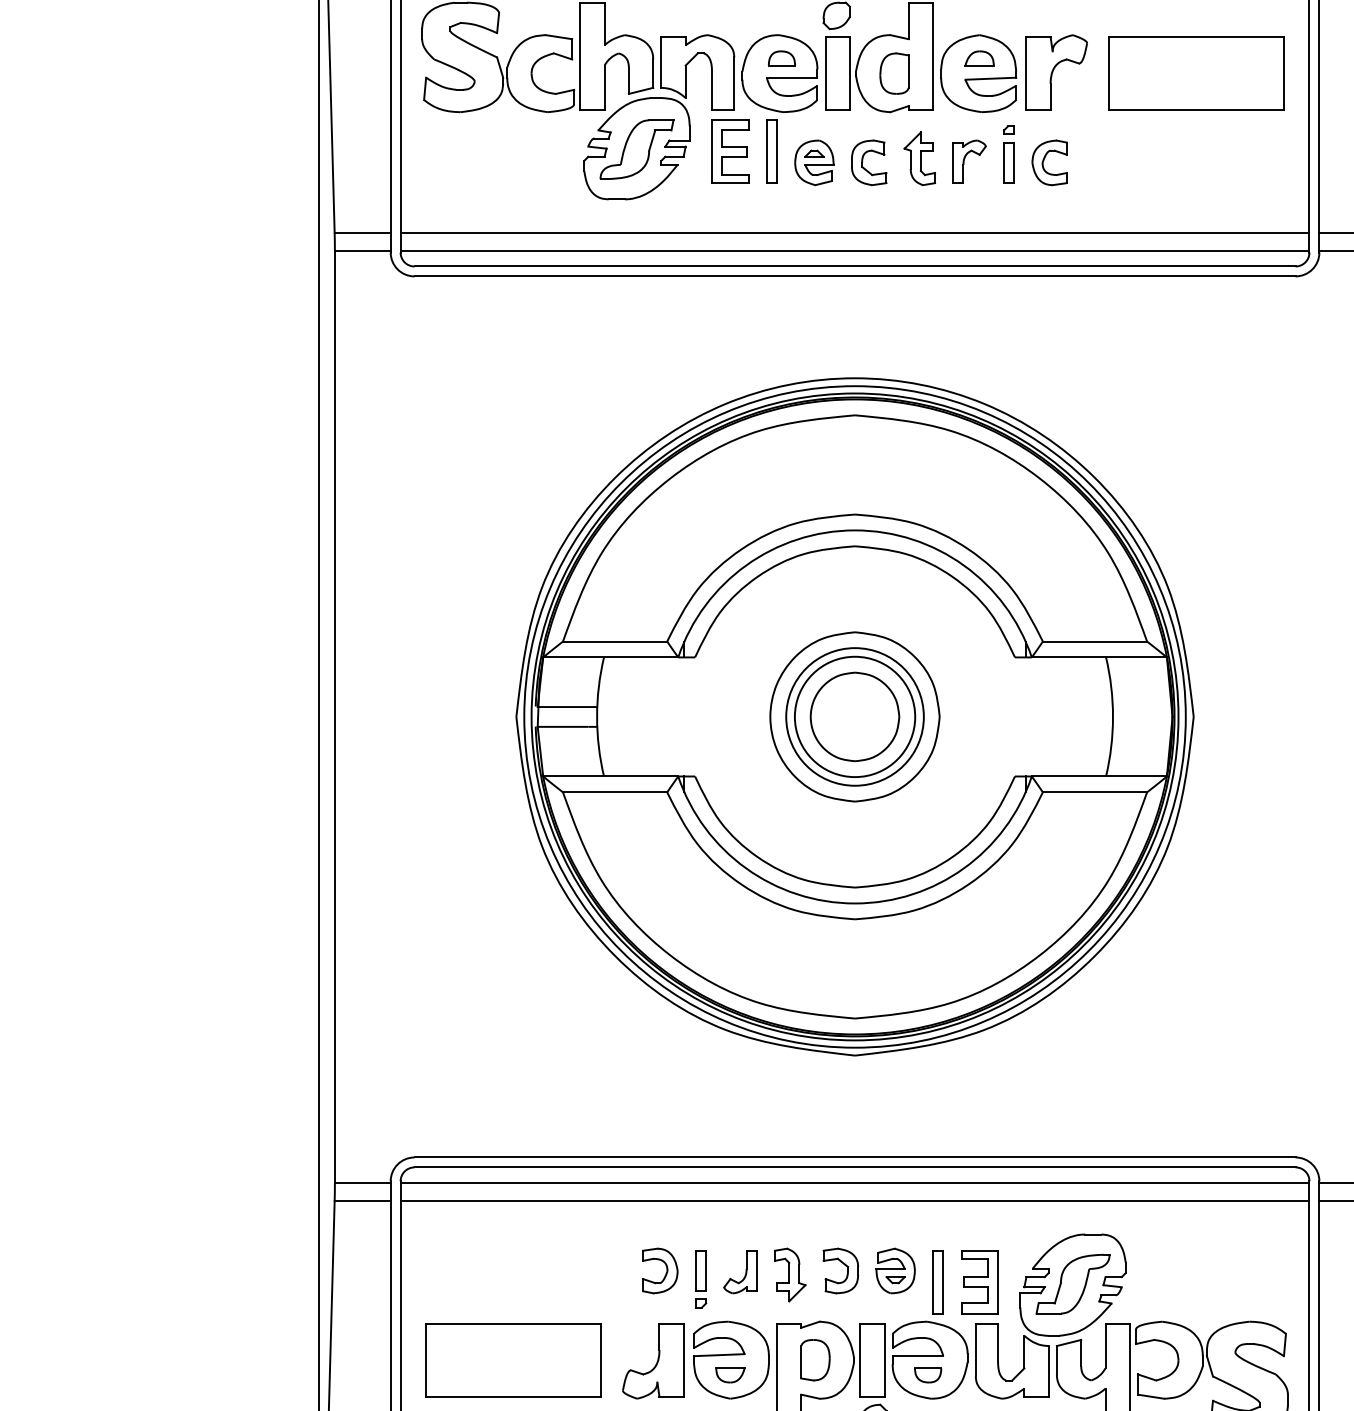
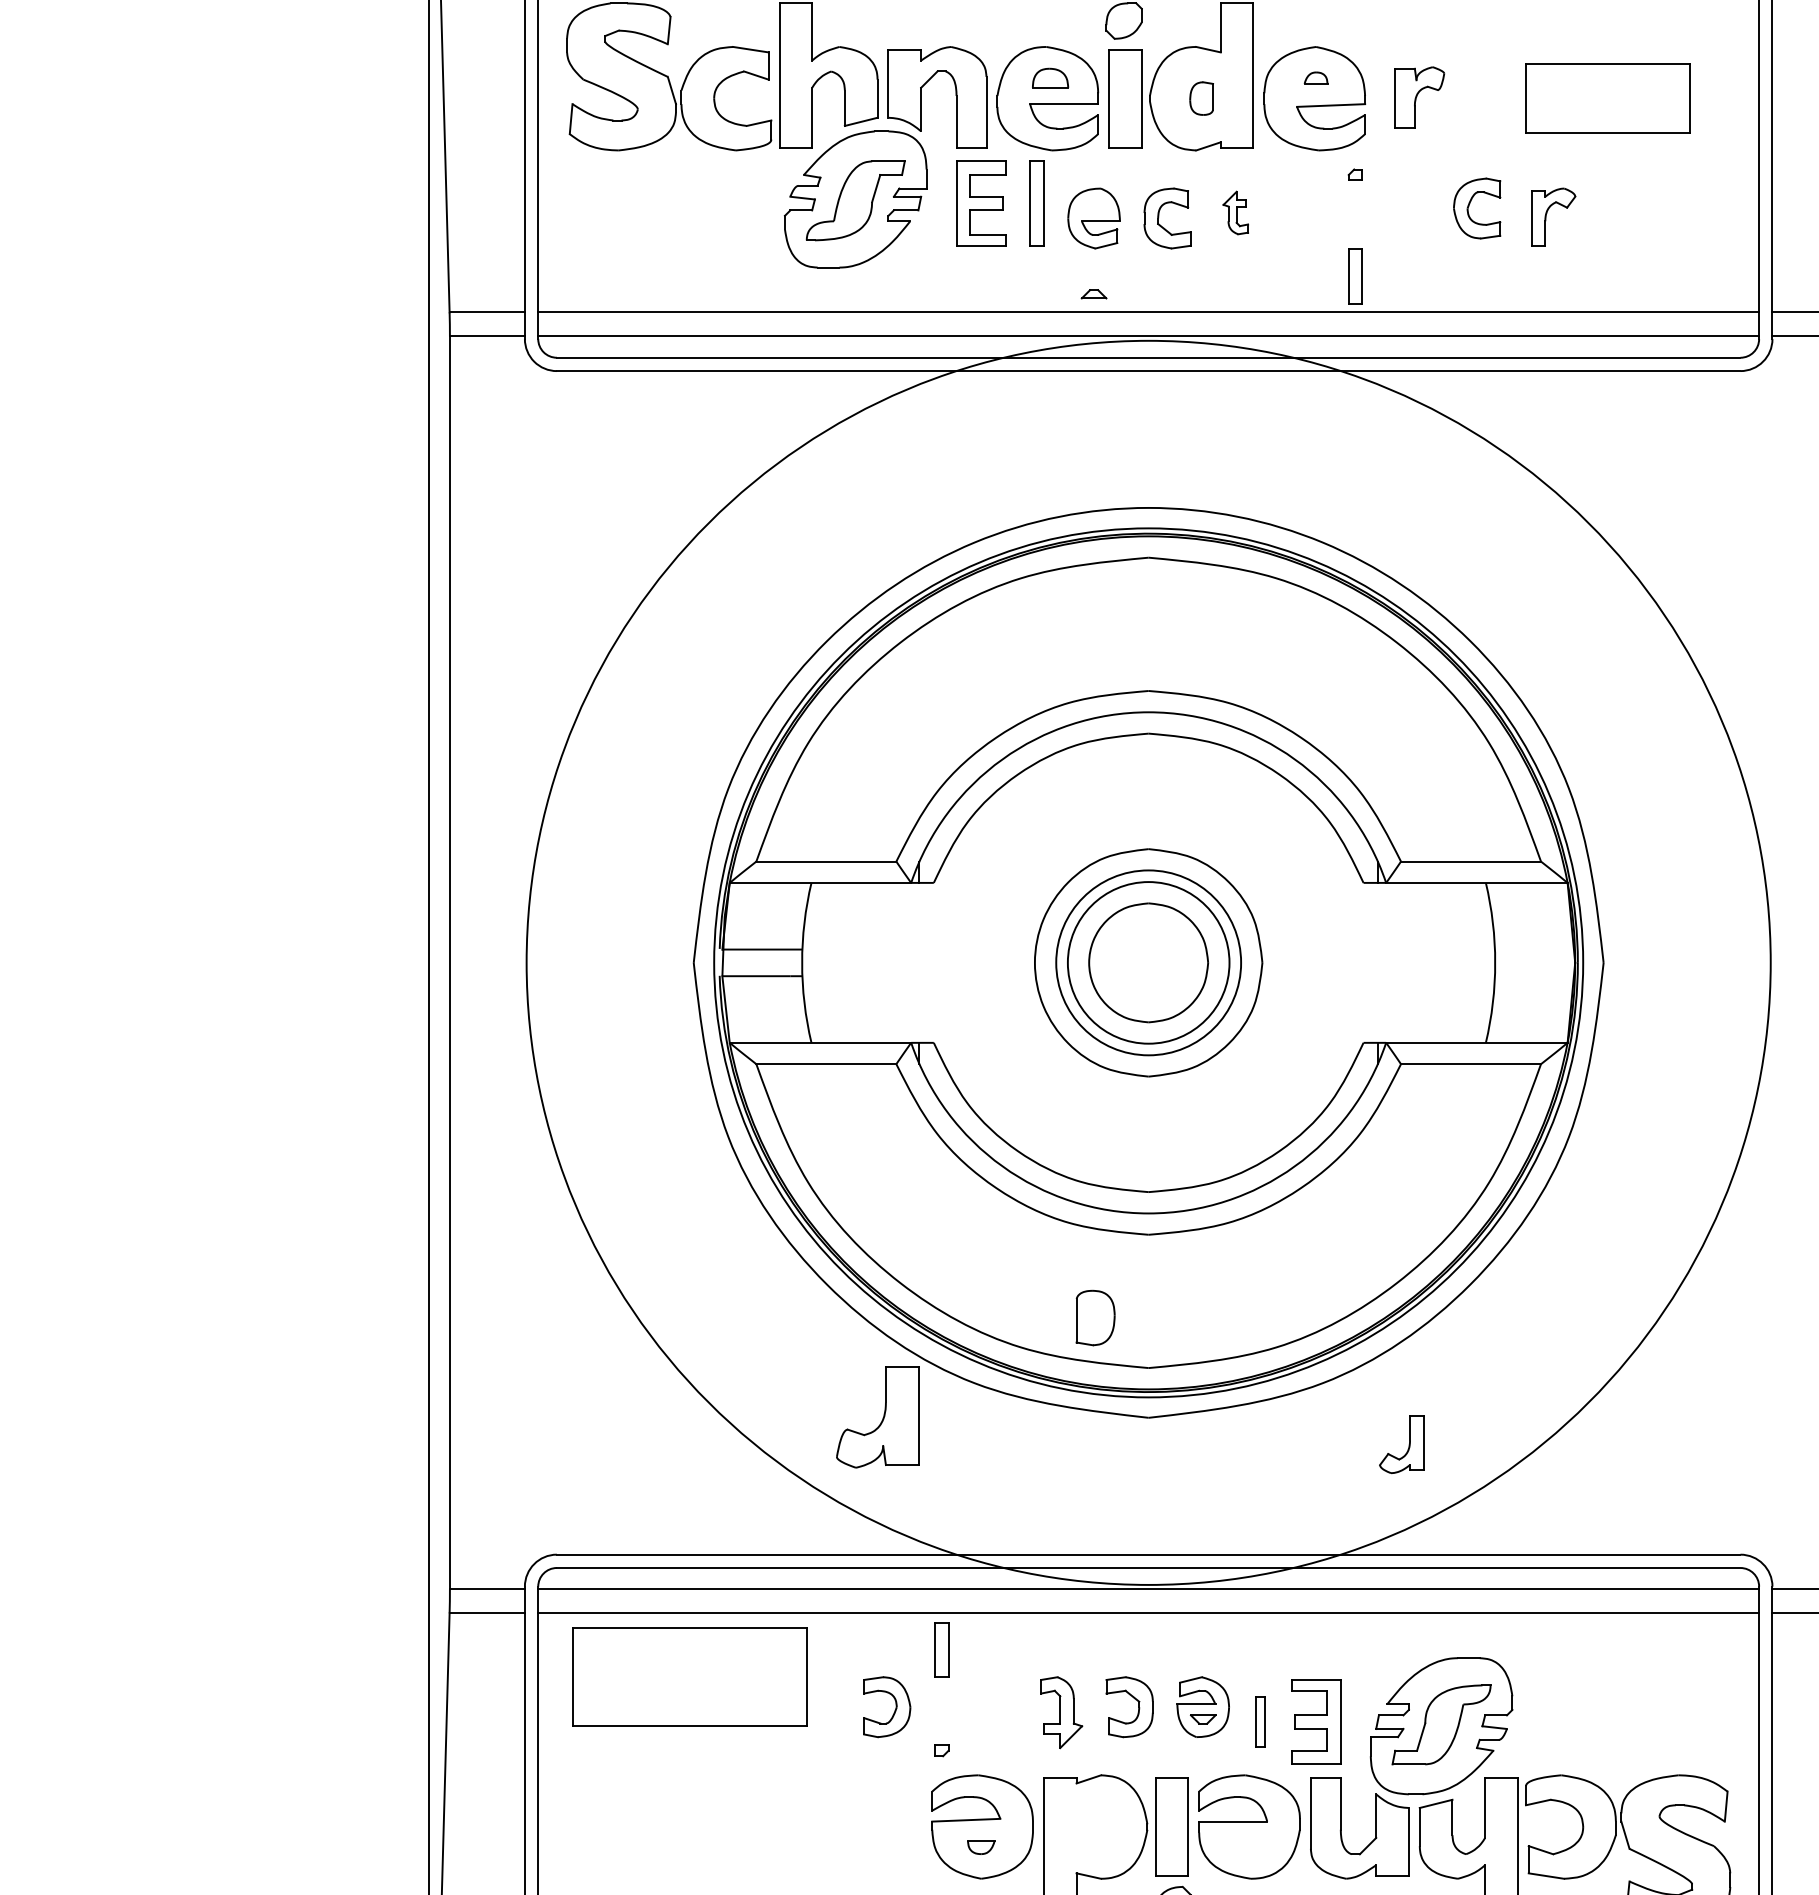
part: (979, 57) -> (1315, 77), size x0.6
part: (1056, 72) -> (1419, 97), size x0.6
part: (894, 73) -> (1201, 98), size x0.6
part: (1196, 73) -> (1607, 98), size x0.7
part: (813, 153) -> (1093, 294), moved
part: (919, 158) -> (1235, 212), size x0.6
part: (965, 159) -> (1547, 213), moved
part: (1043, 161) -> (1469, 206), moved
part: (1009, 162) -> (1355, 276), moved
circle: (854, 716) -> (1148, 962), size x1.4
part: (700, 1270) -> (941, 1649), moved
part: (745, 1271) -> (1408, 1444), moved
part: (938, 1281) -> (1260, 1721), size x0.6
part: (513, 1359) -> (689, 1676), moved
part: (815, 1359) -> (1095, 1317), moved
part: (653, 1361) -> (877, 1417), moved
part: (730, 1375) -> (981, 1847), size x0.7
part: (927, 1375) -> (1246, 1847), removed

